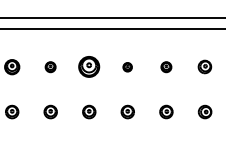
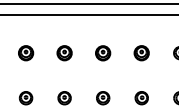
part: (50, 67) -> (25, 53), size x1.43
part: (89, 67) -> (64, 53), size x0.71
part: (127, 67) -> (102, 53), size x1.67
part: (166, 67) -> (141, 53), size x1.43

